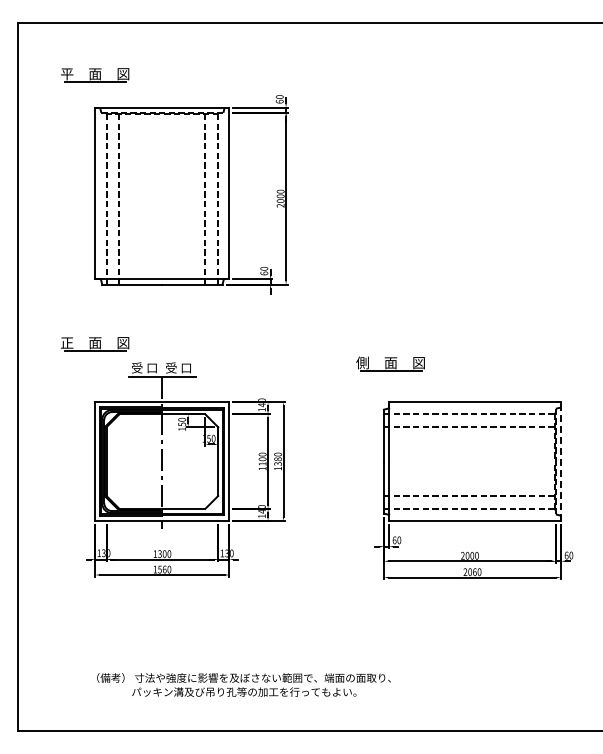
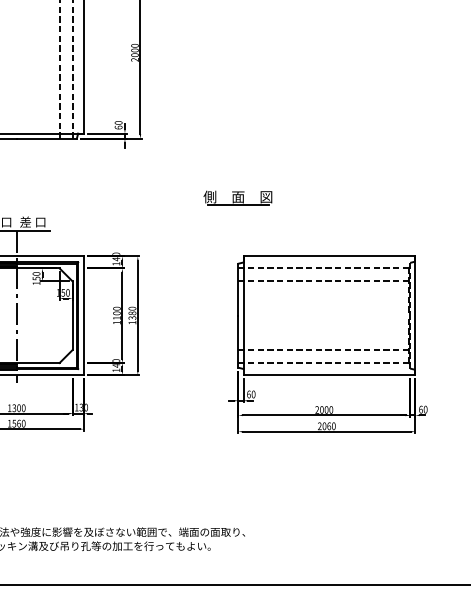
part: (390, 363) -> (237, 197), moved
text: (171, 367) -> (25, 221), 受 口 -> 差 口
line: (561, 461) -> (415, 315), dashed -> solid

